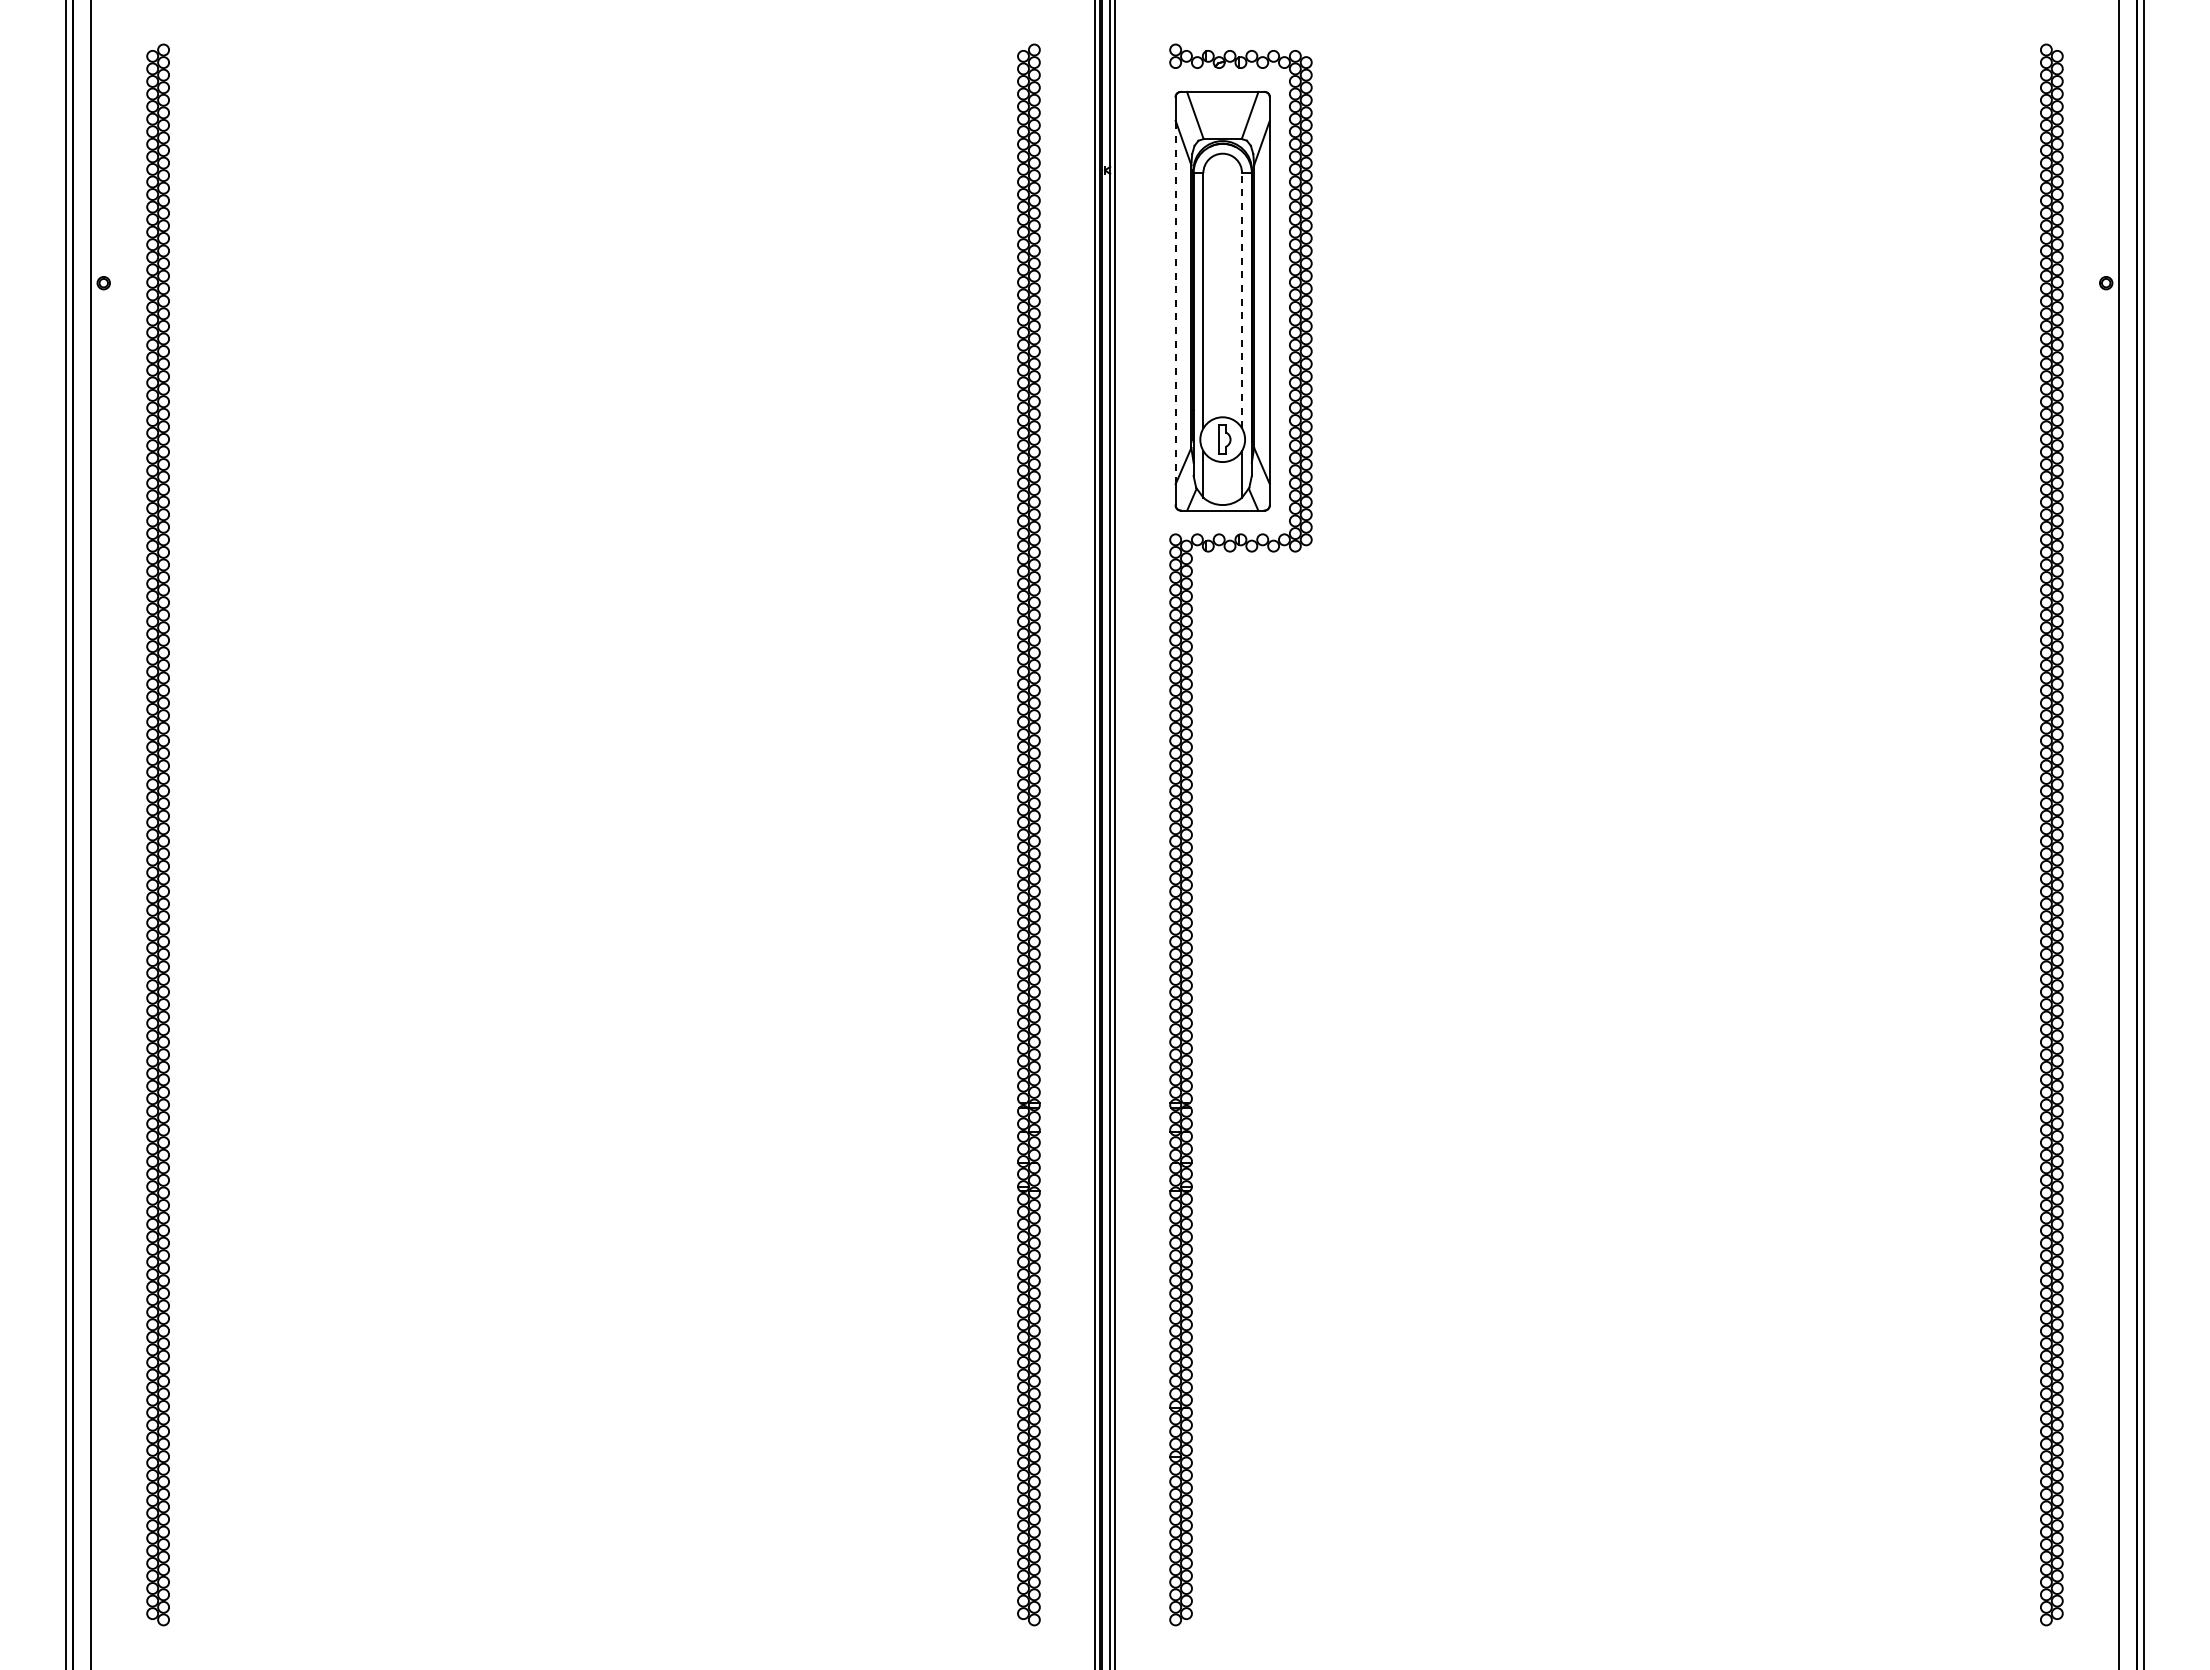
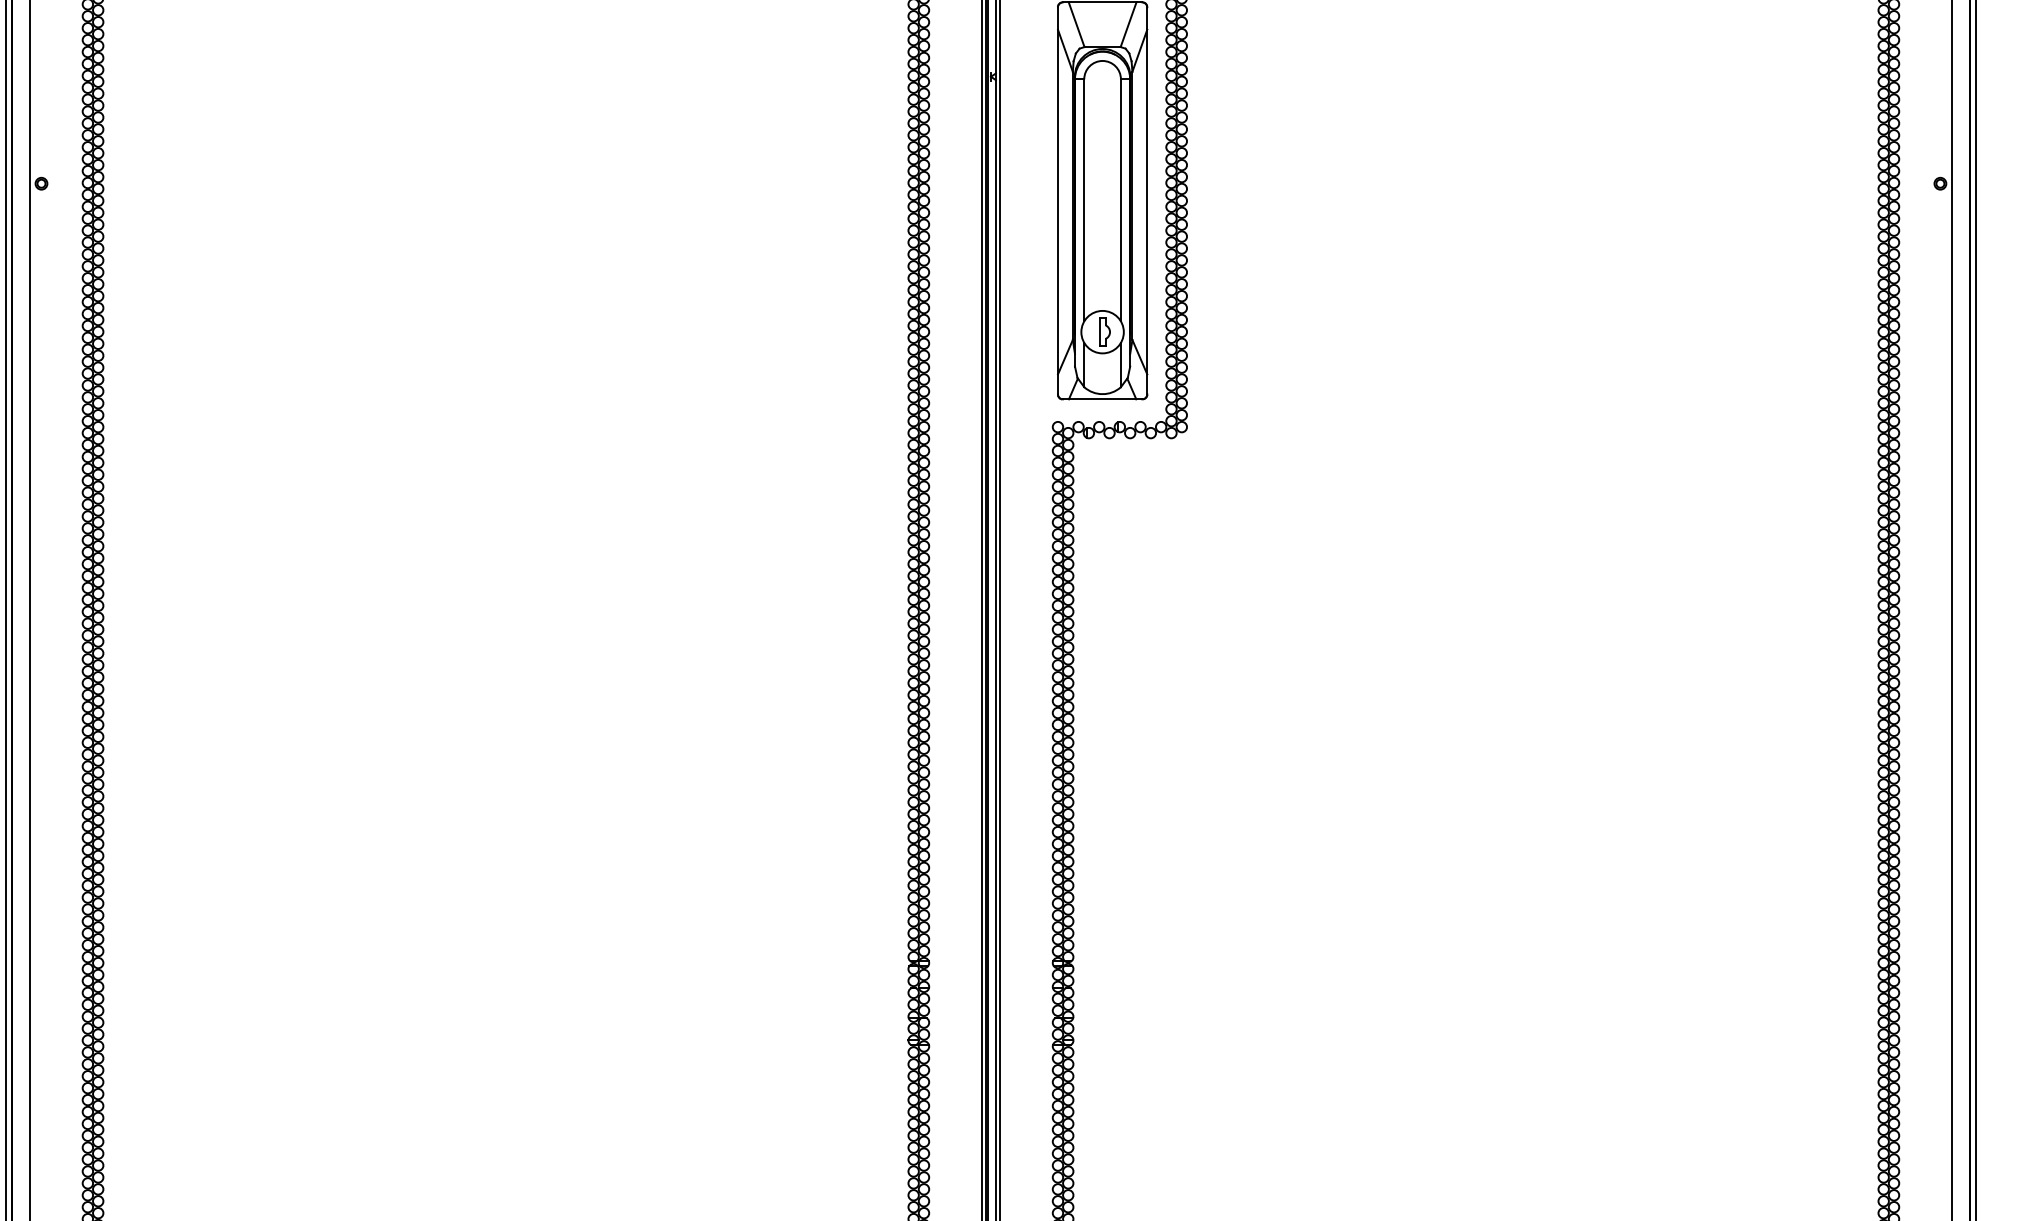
line: (1242, 300) -> (1121, 200), dashed -> solid
line: (1175, 302) -> (1057, 202), dashed -> solid

